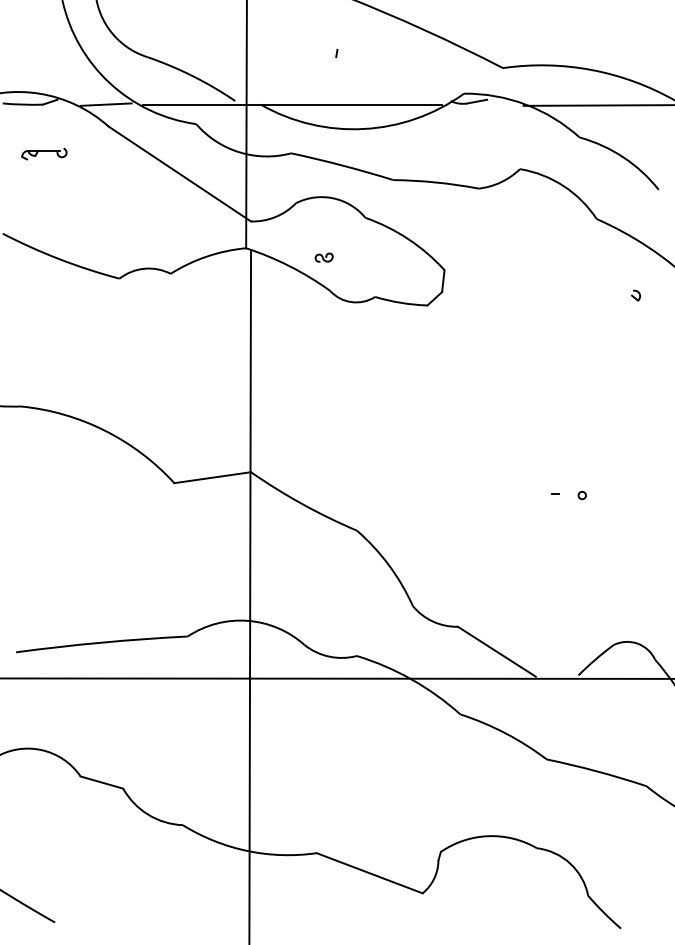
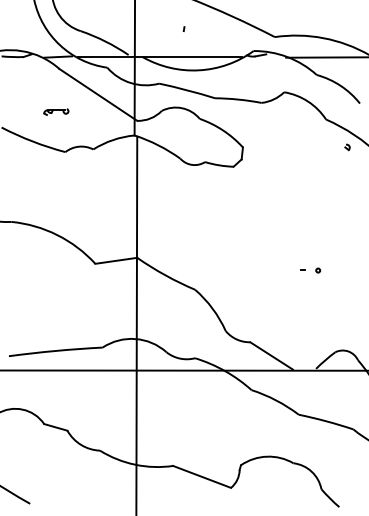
part: (44, 153) -> (56, 111), moved
part: (322, 257) -> (176, 140), removed
part: (635, 295) -> (347, 147), moved

